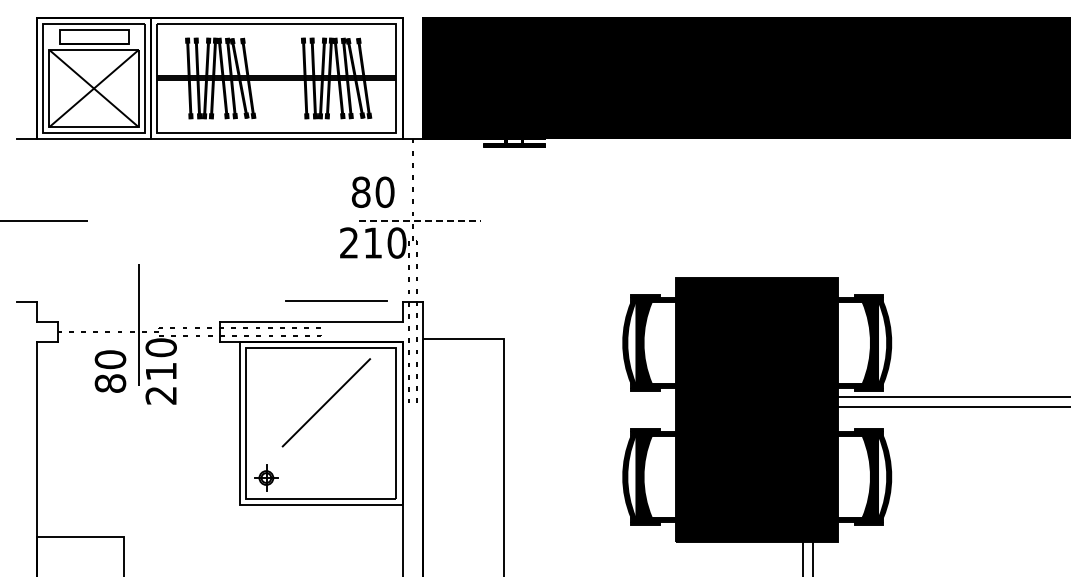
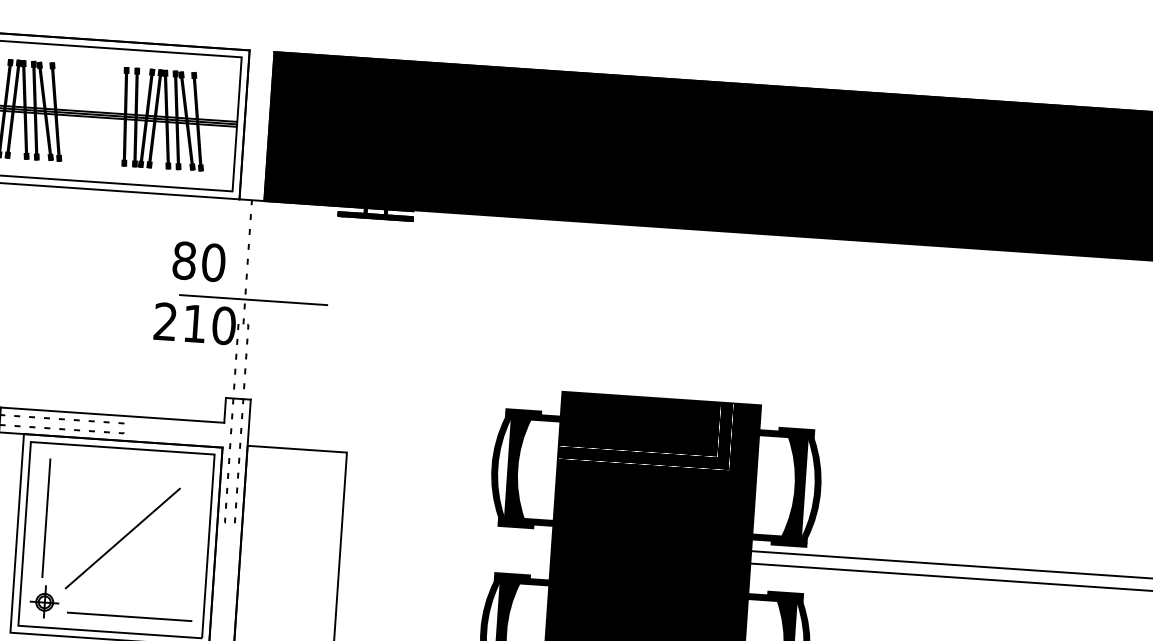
line: (419, 220) -> (253, 300), dashed -> solid
line: (336, 300) -> (129, 616), moved
line: (326, 402) -> (122, 538), moved
line: (263, 409) -> (46, 518), added

